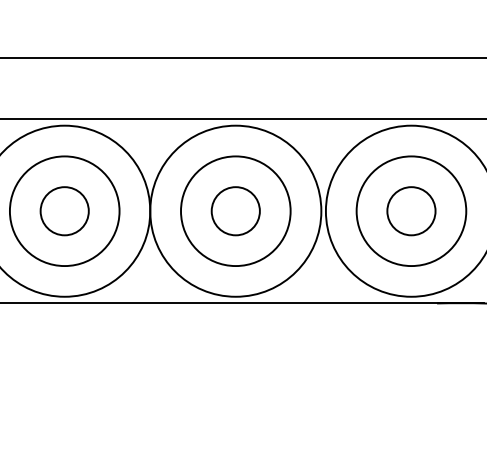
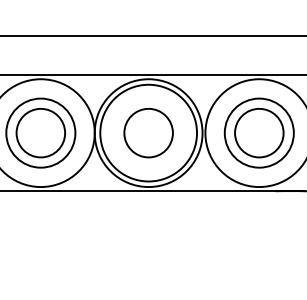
circle: (64, 210) -> (40, 132), size x1.6
circle: (235, 210) -> (148, 132), size x1.4
circle: (235, 210) -> (148, 132), size x1.6
circle: (411, 210) -> (259, 132), size x1.6

